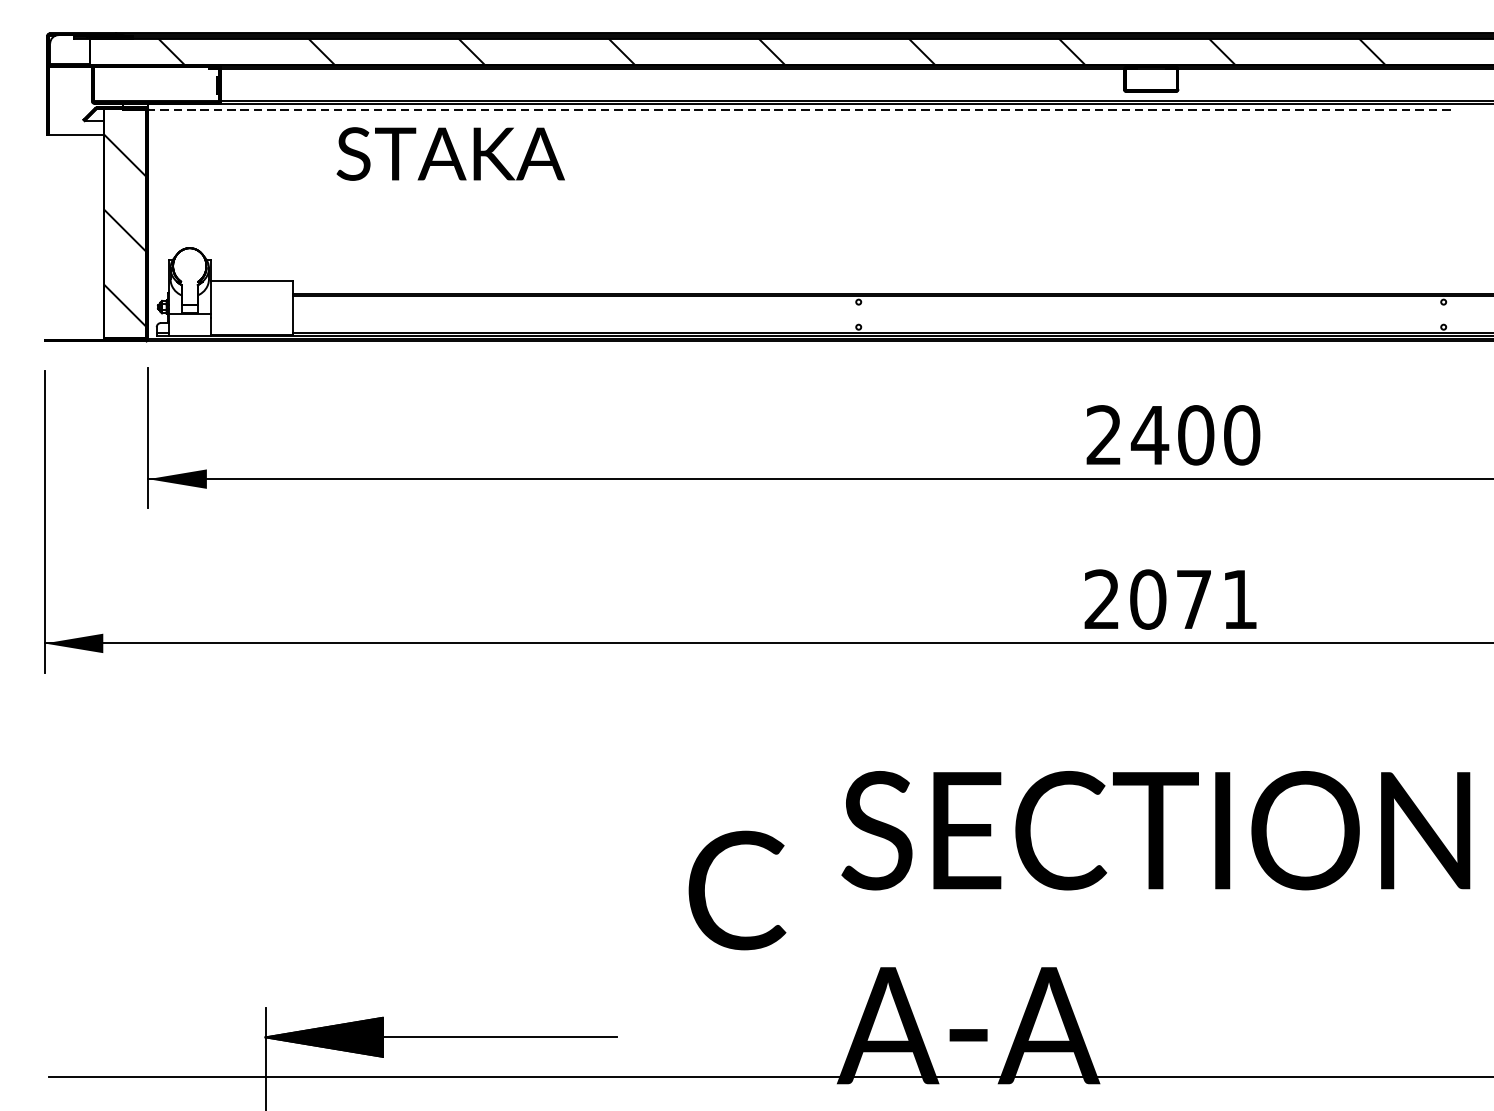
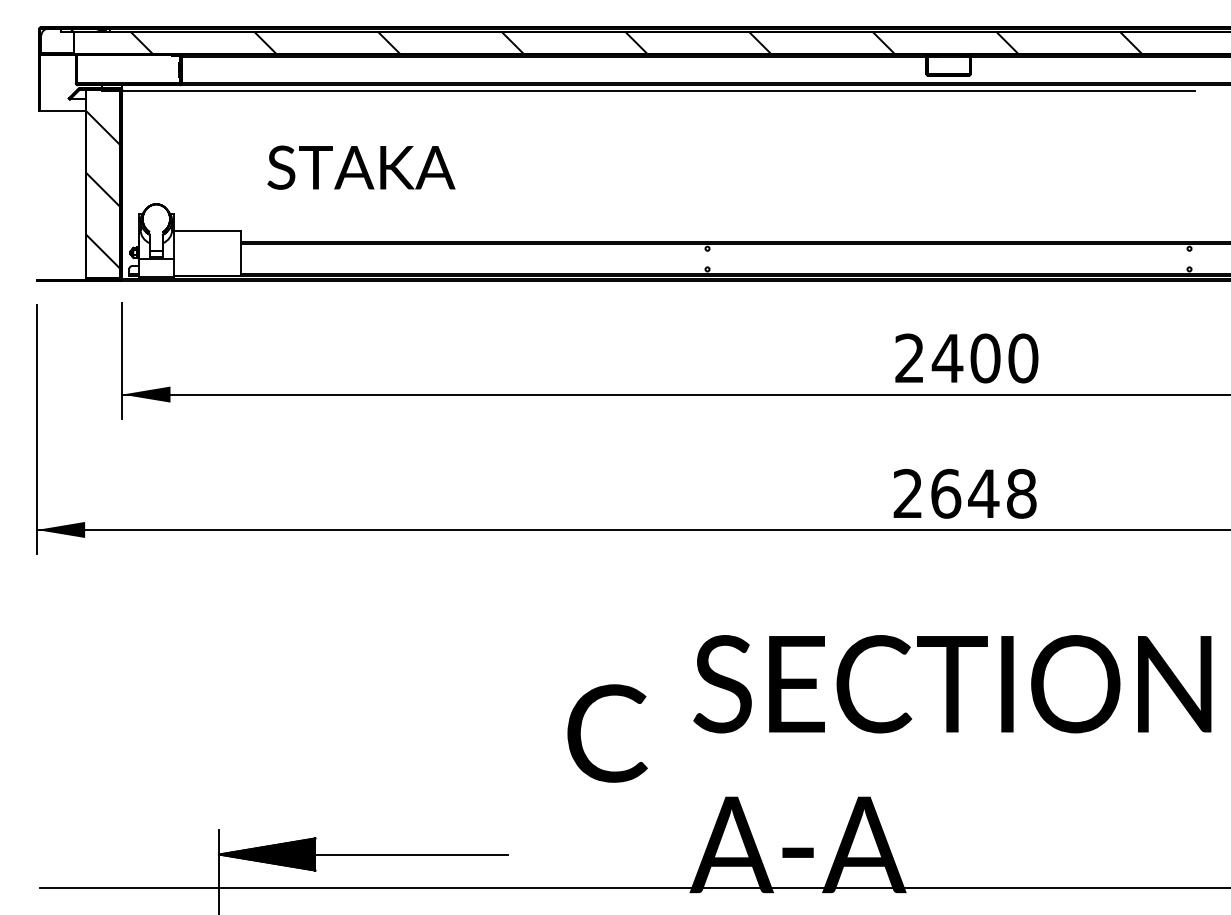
line: (799, 110) -> (658, 90), dashed -> solid
text: (450, 153) -> (361, 167), moved
text: (1193, 599) -> (983, 493), 2071 -> 2648

